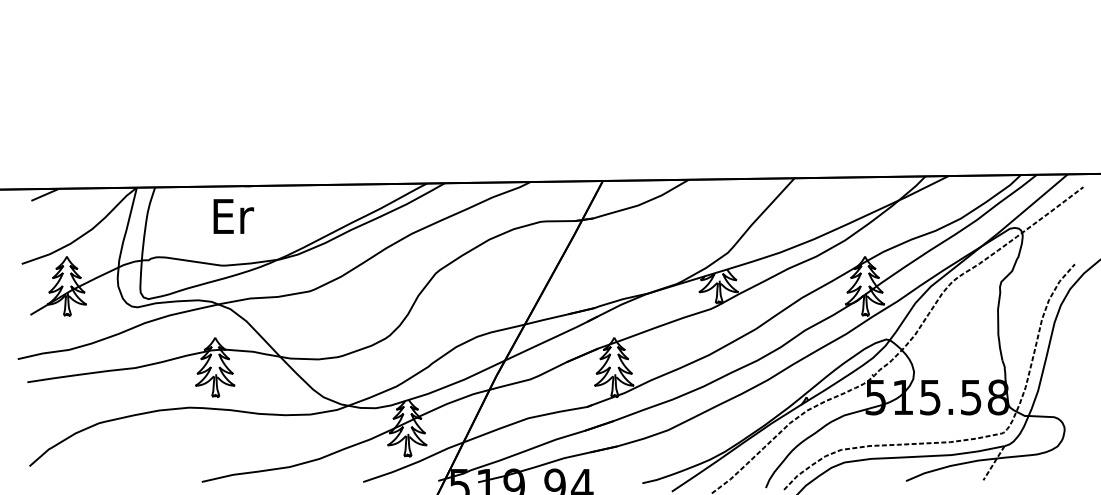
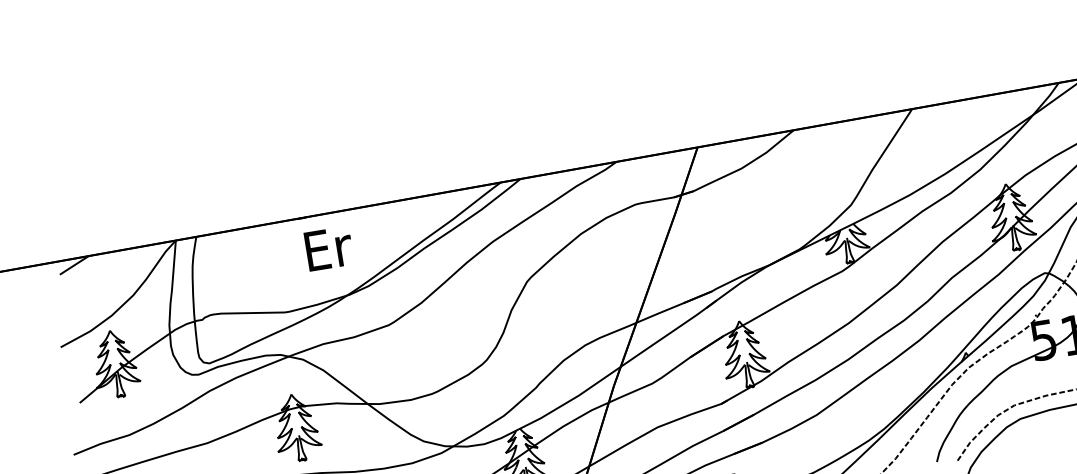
text: (233, 216) -> (328, 248), moved

